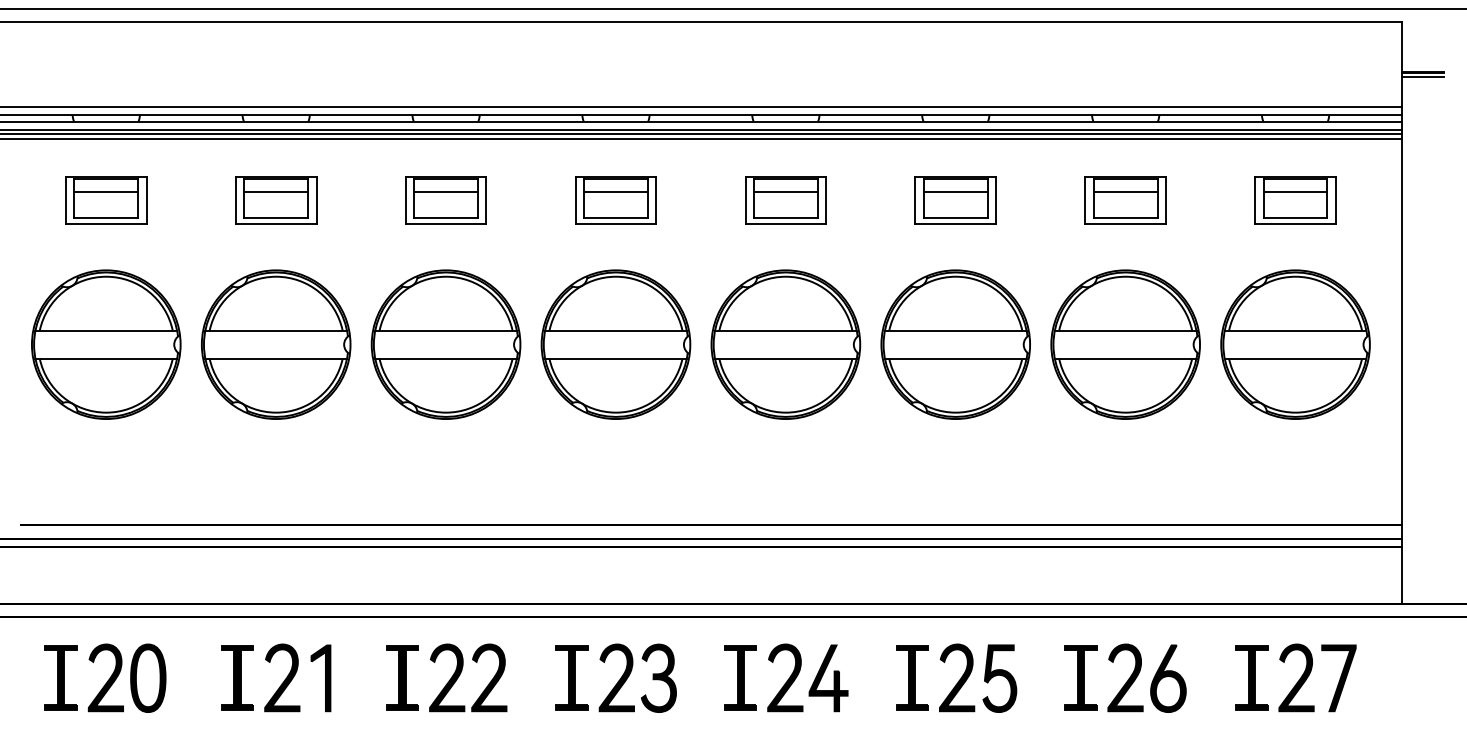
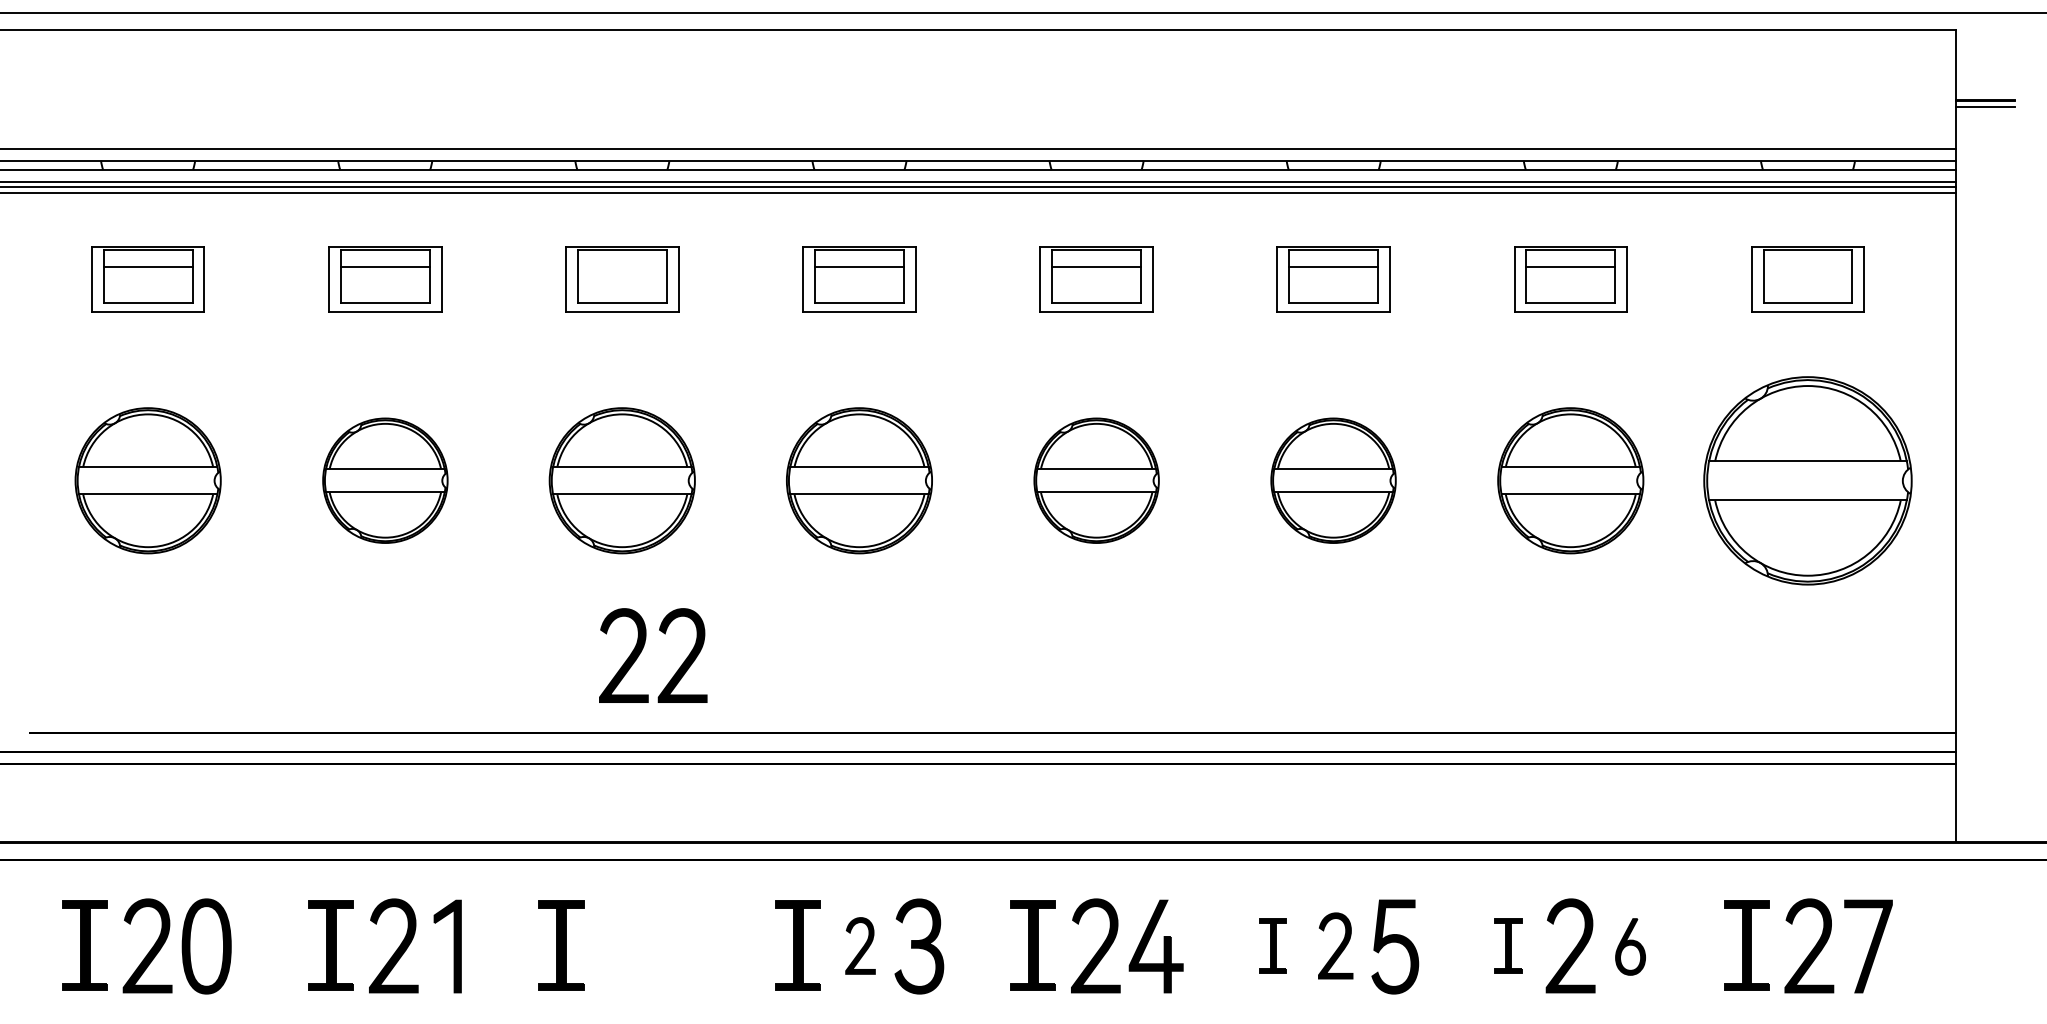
line: (445, 191) -> (621, 267), removed
line: (1295, 191) -> (1807, 267), removed
part: (106, 344) -> (148, 480), size x0.7
part: (276, 344) -> (385, 480), size x0.6
part: (445, 344) -> (621, 480), size x0.7
part: (615, 344) -> (858, 480), size x0.7
part: (785, 344) -> (1096, 480), size x0.6
part: (955, 344) -> (1333, 480), size x0.6
part: (1125, 344) -> (1570, 480), size x0.7
part: (461, 673) -> (643, 649), moved
part: (616, 677) -> (860, 945), size x0.6
part: (912, 677) -> (1273, 945), size x0.6
part: (957, 677) -> (1336, 945), size x0.7
part: (1080, 677) -> (1507, 945), size x0.6
part: (1168, 678) -> (1630, 946), size x0.6

